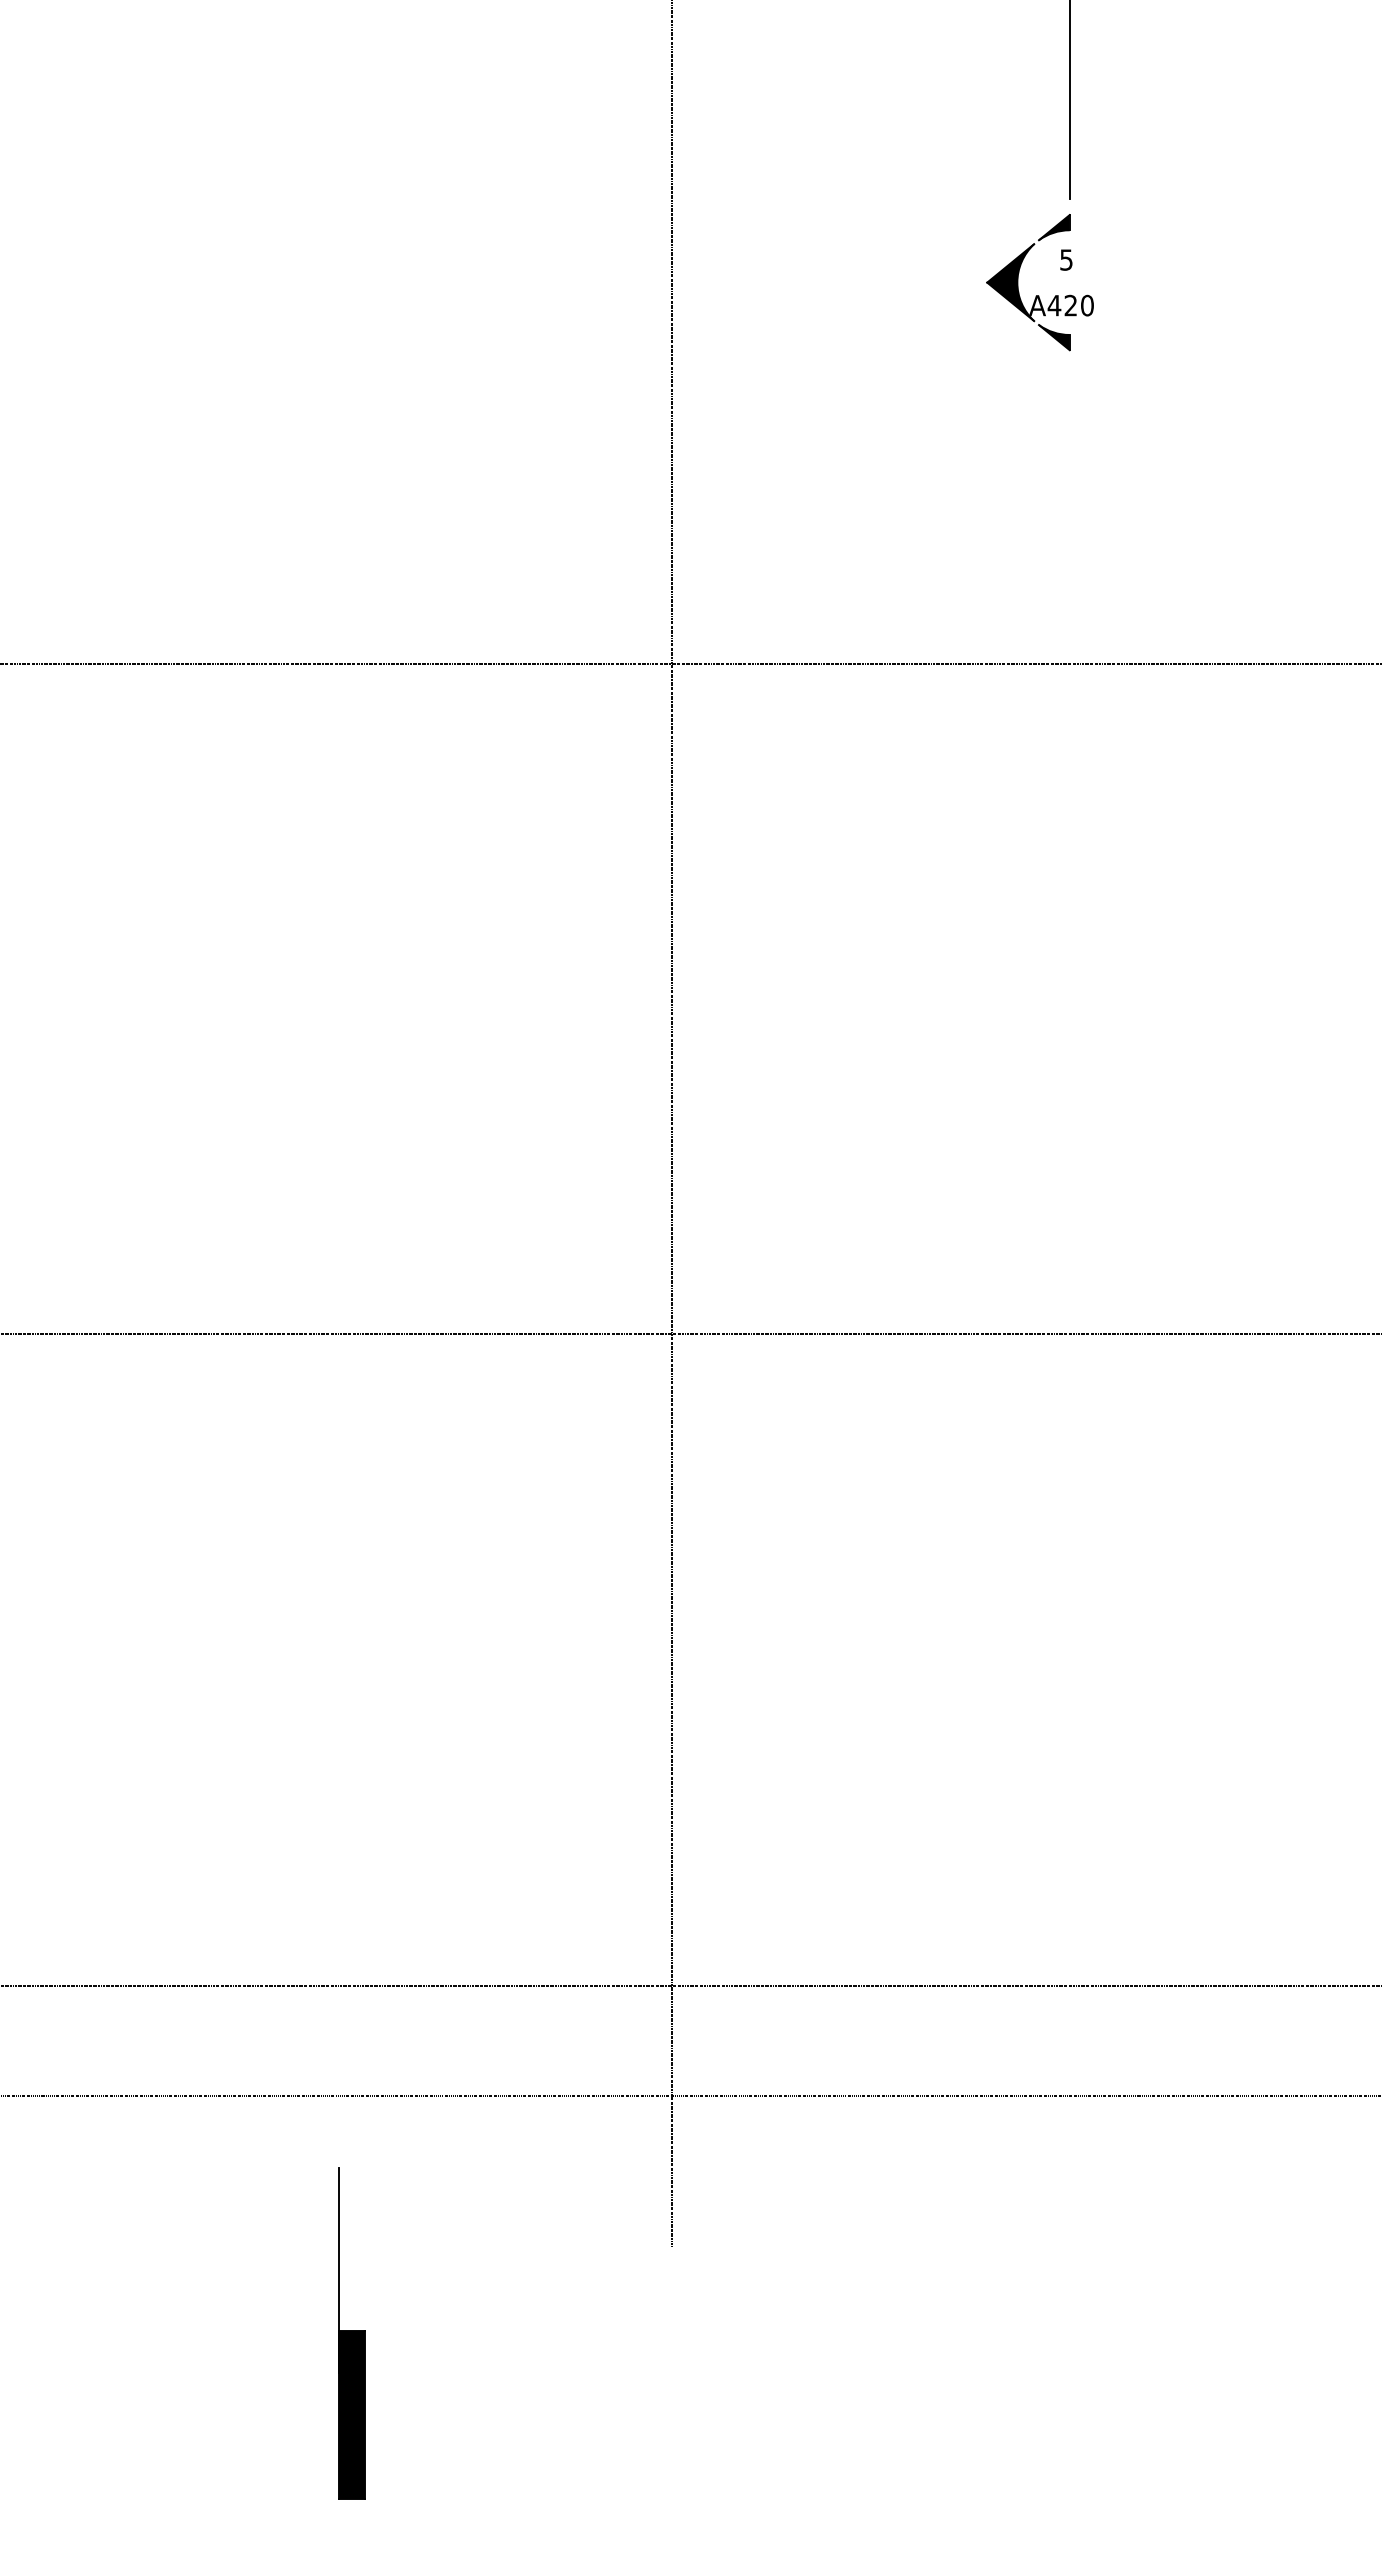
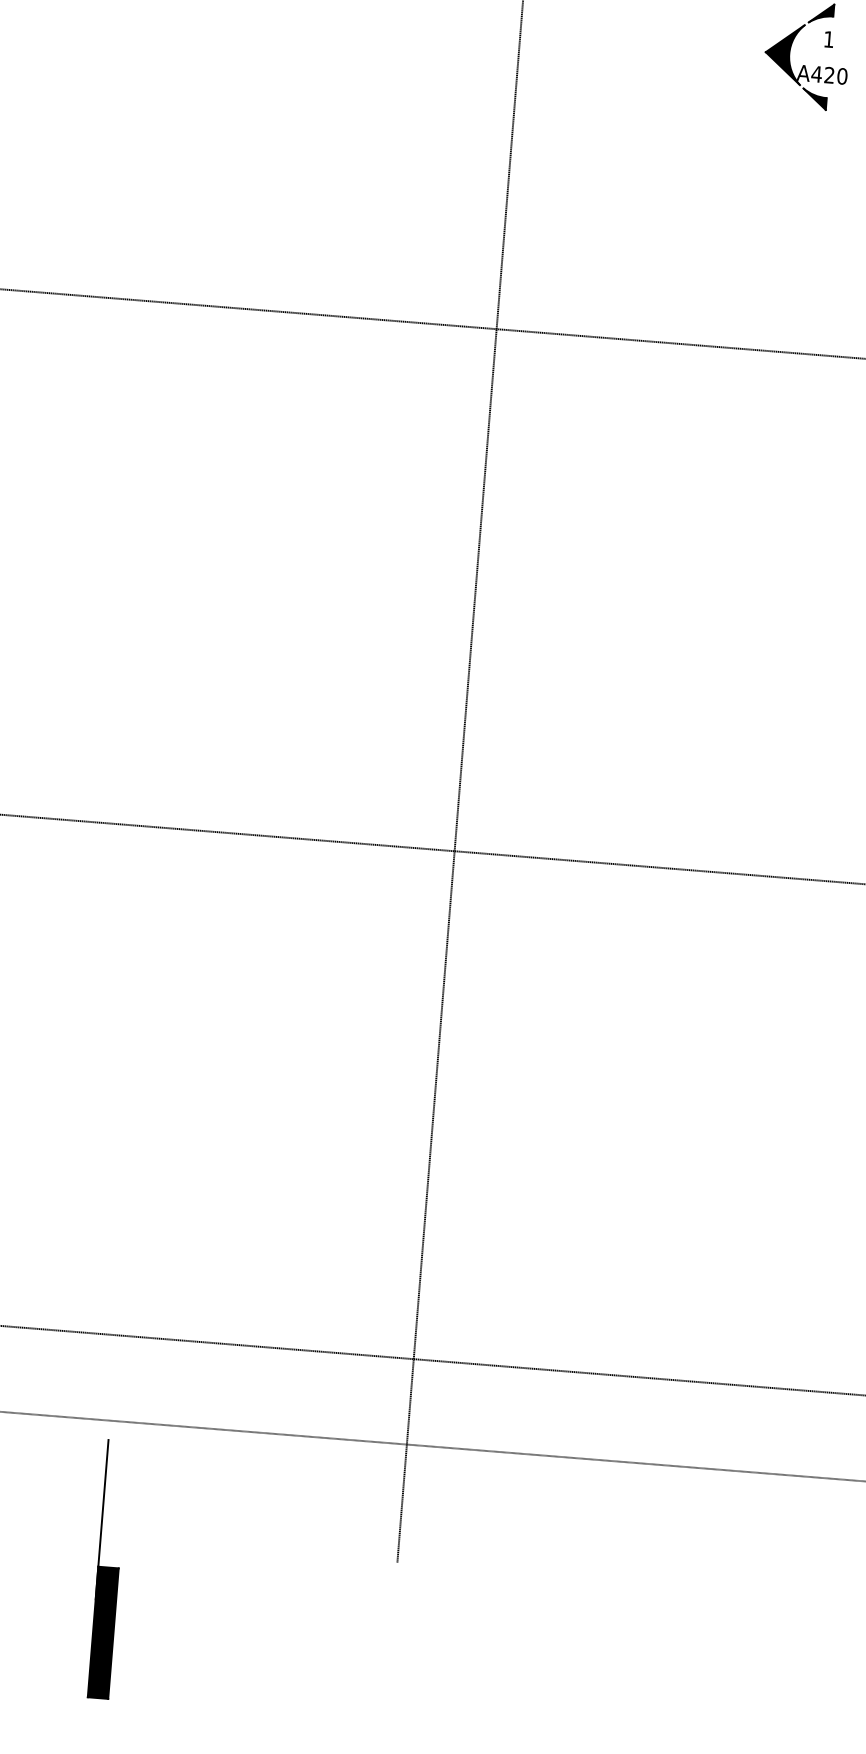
text: (1066, 259) -> (829, 39), 5 -> 1
part: (351, 2333) -> (107, 1569), moved

